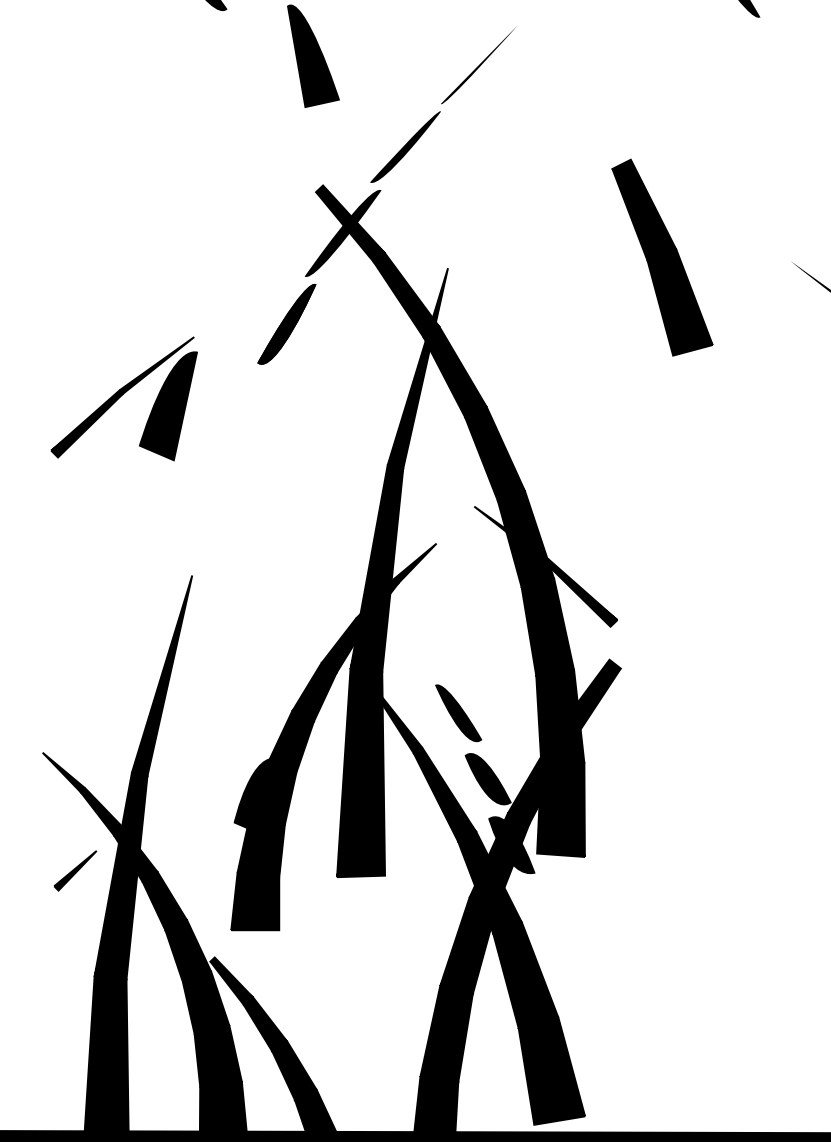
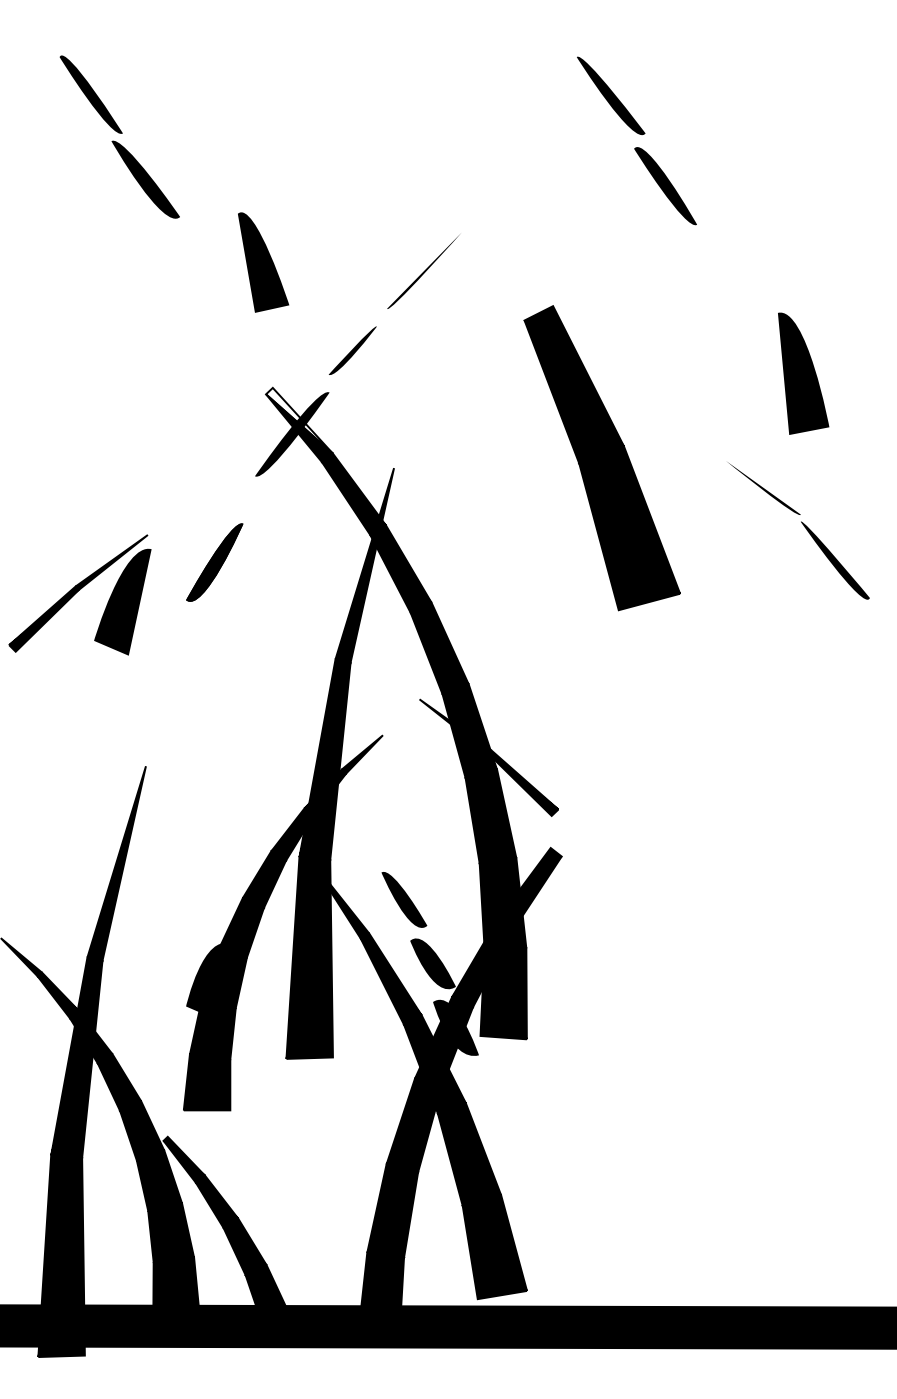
part: (405, 146) -> (352, 350), size x0.7
fill: (350, 219) -> (299, 420), removed
part: (661, 257) -> (601, 457), size x1.6
part: (286, 324) -> (214, 562), moved
part: (75, 870) -> (32, 1052), removed

